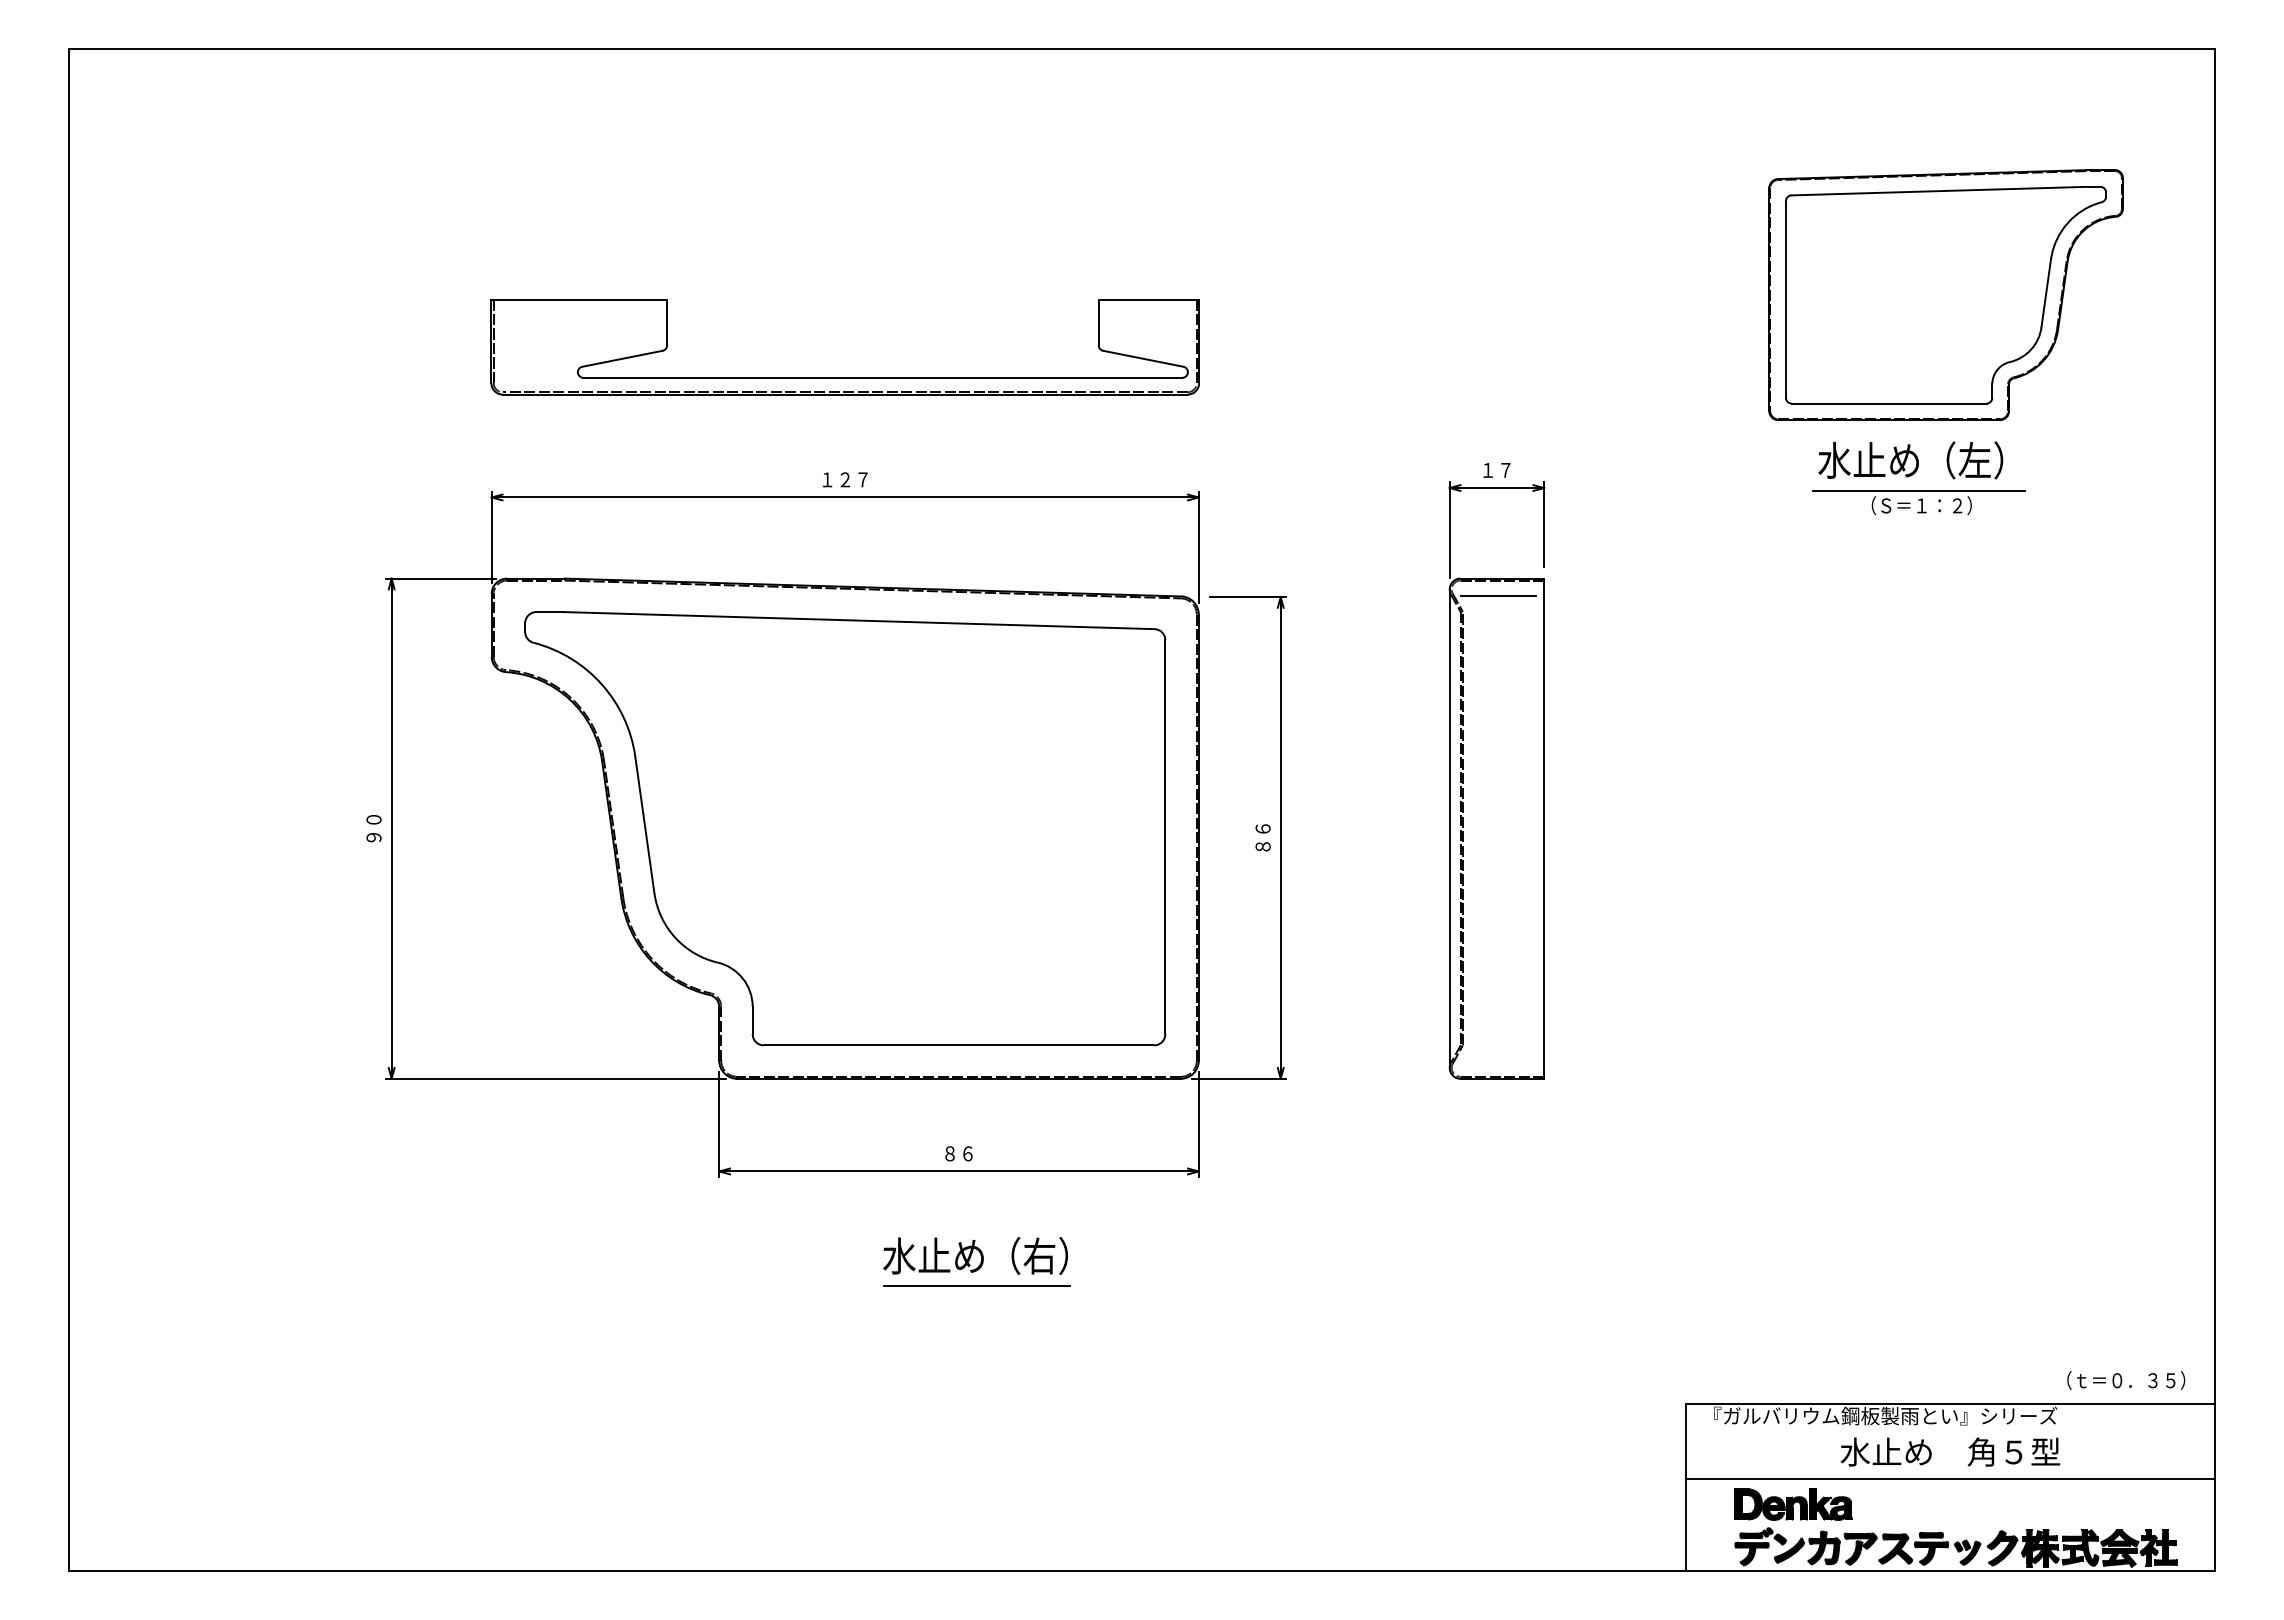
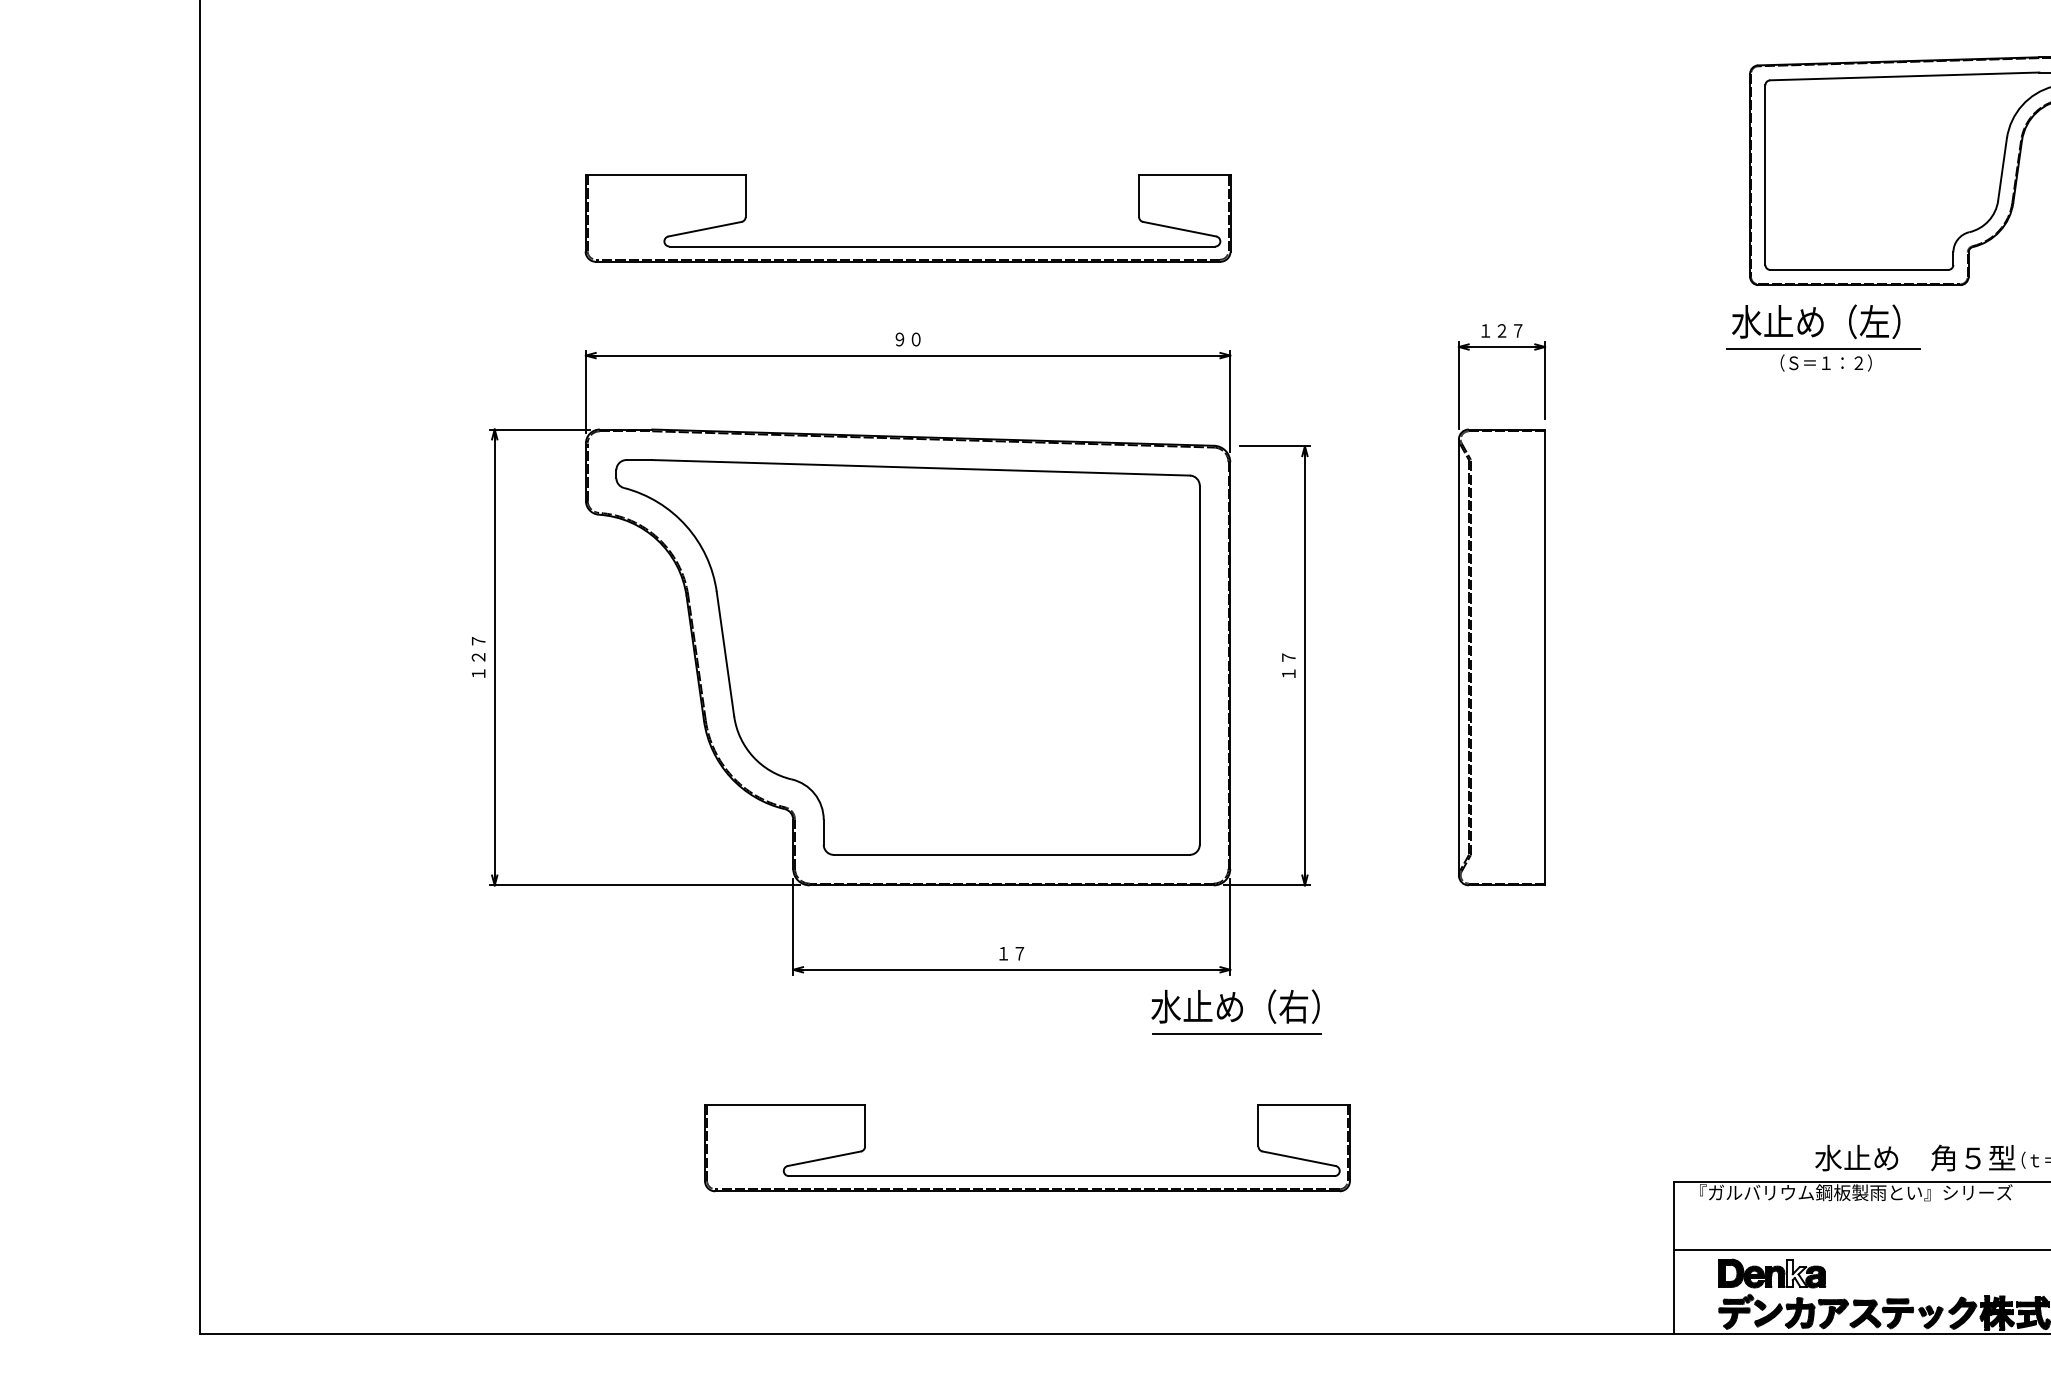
text: (1496, 469) -> (1501, 330), １７ -> １２７
part: (1918, 477) -> (1823, 337), moved
text: (845, 479) -> (908, 339), １２７ -> ９０
line: (1497, 596) -> (1502, 445), removed
text: (373, 828) -> (478, 657), ９０ -> １２７
text: (1262, 837) -> (1288, 665), ８６ -> １７
text: (958, 1153) -> (1011, 953), ８６ -> １７
part: (976, 1261) -> (1236, 1011), moved
part: (975, 1397) -> (1026, 1175), added
text: (1950, 1451) -> (1915, 1157), moved
fill: (1820, 1504) -> (1796, 1273), removed

